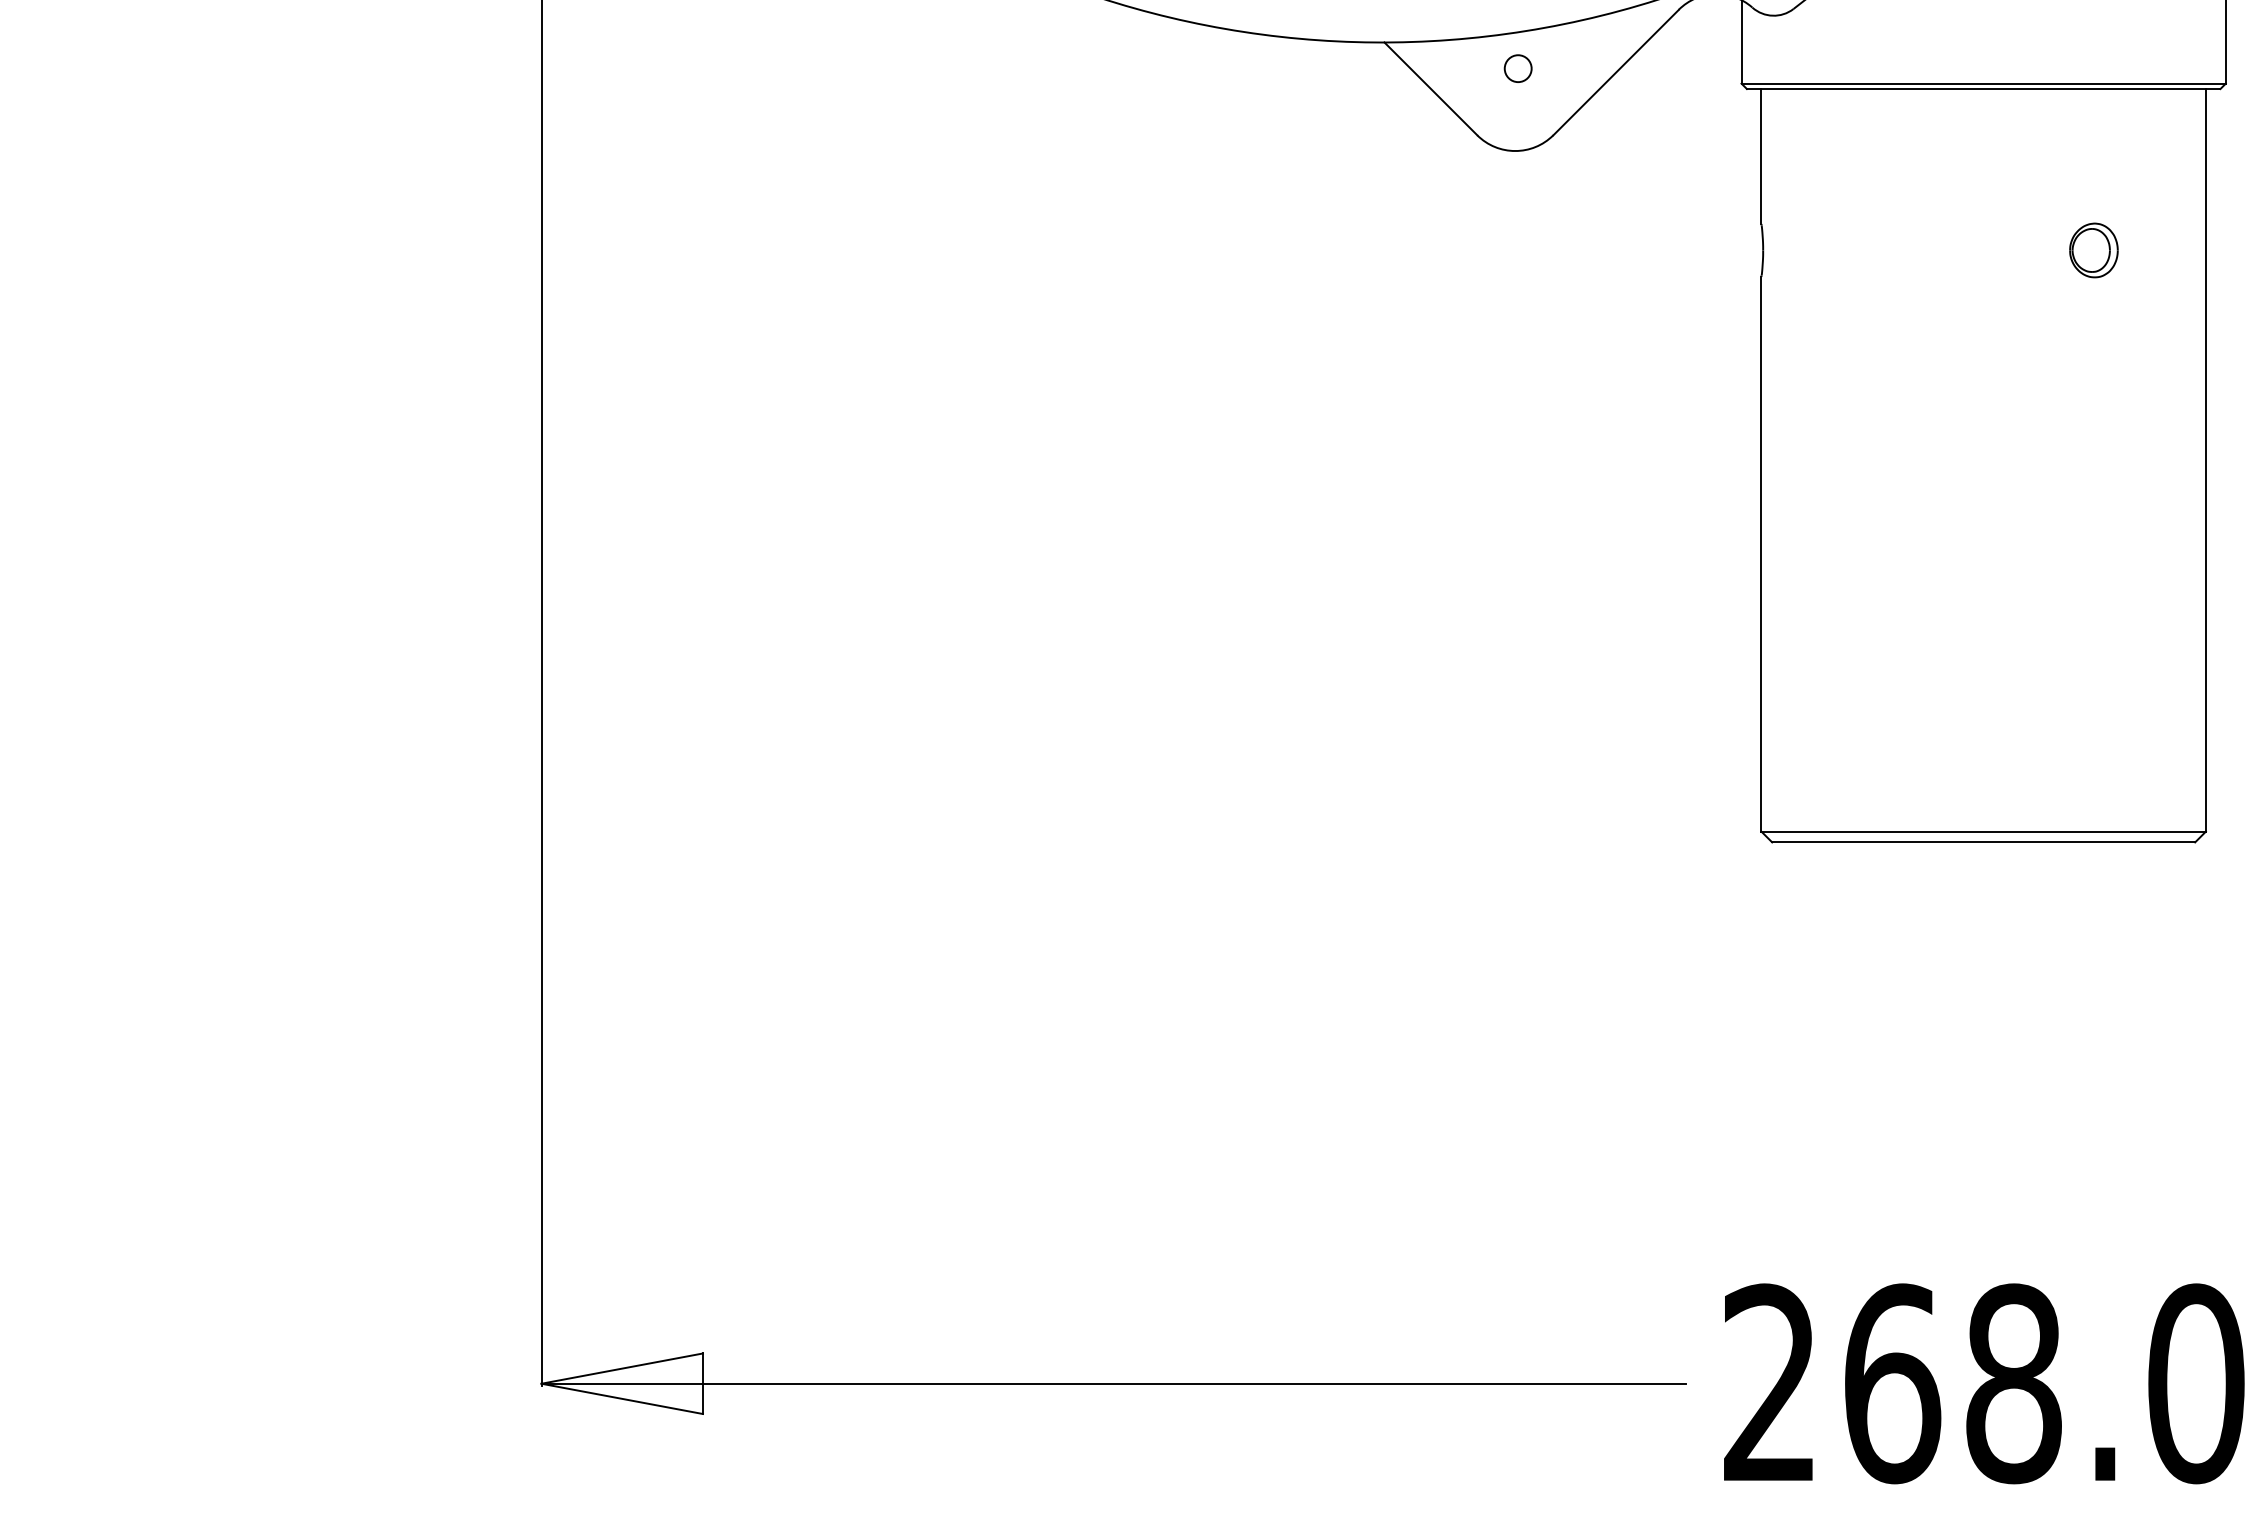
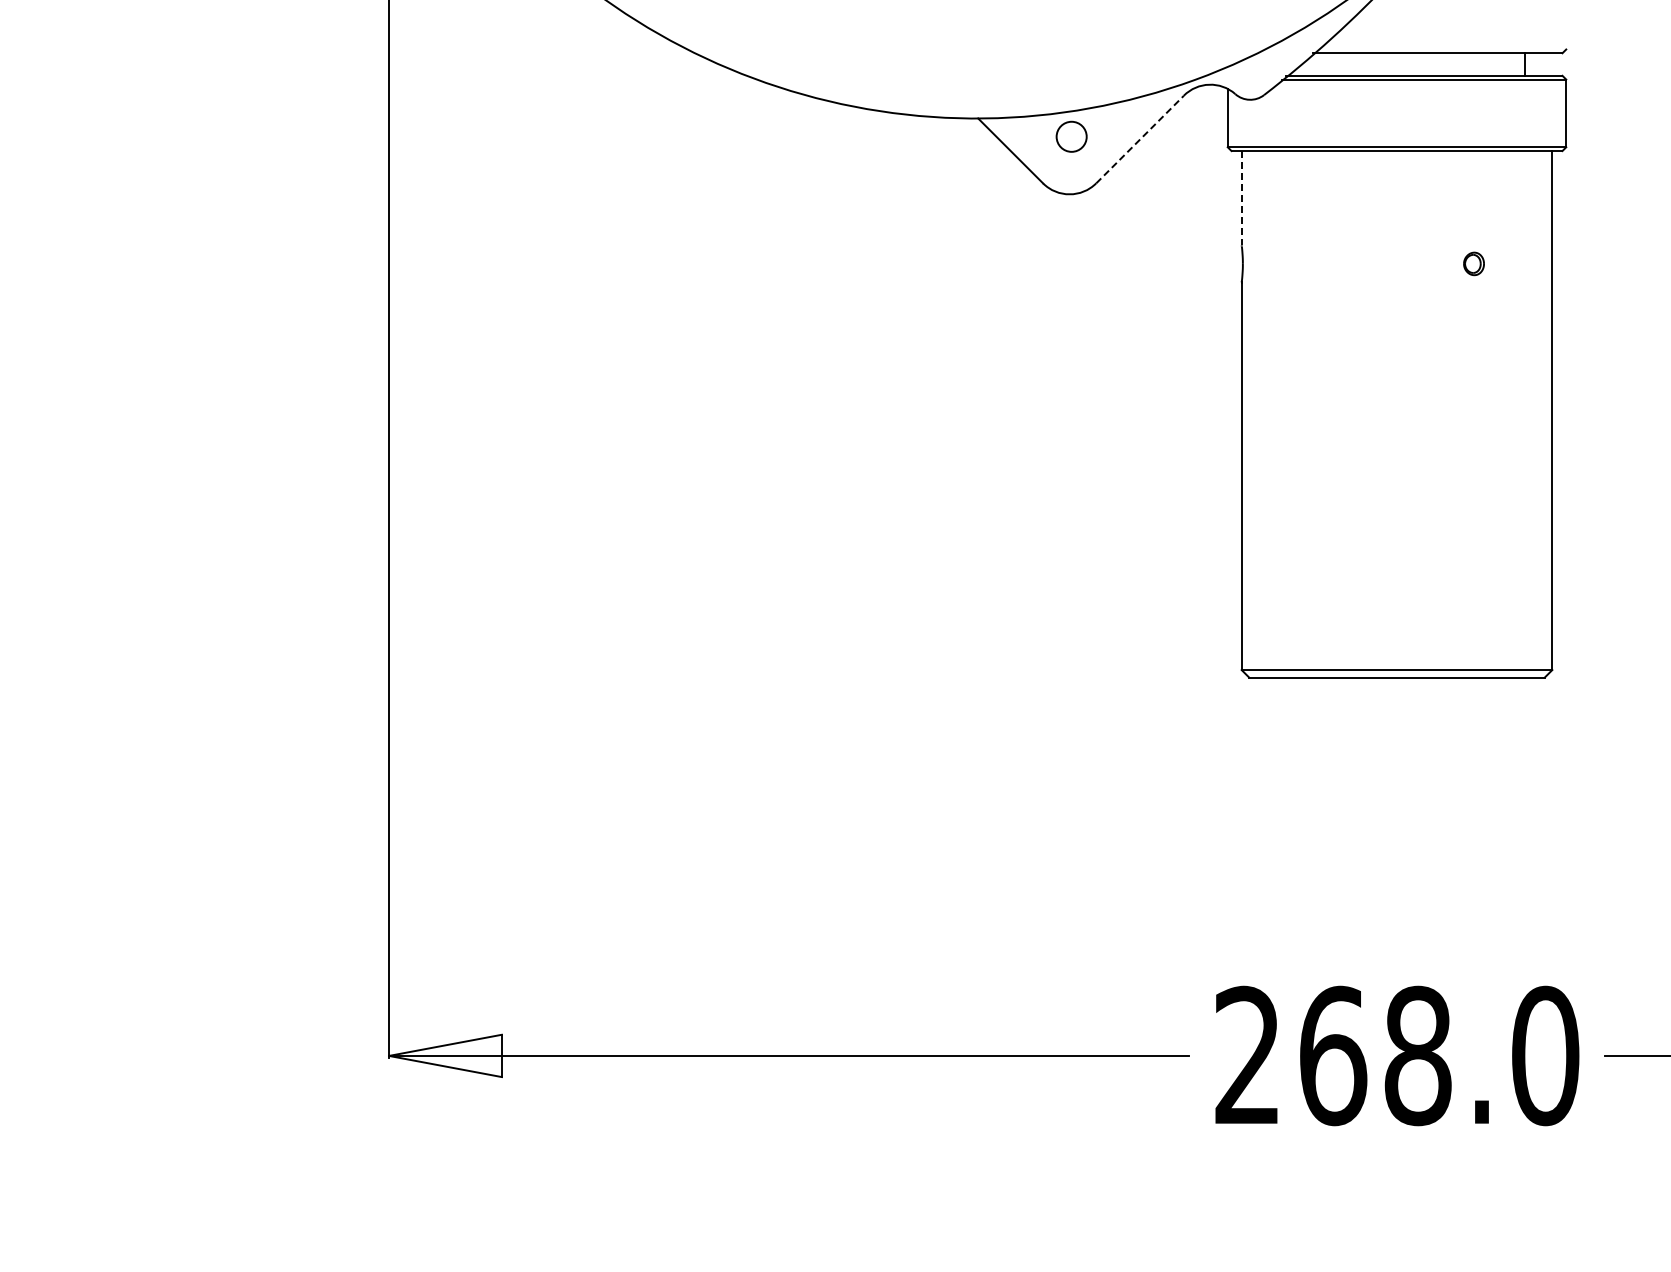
circle: (1517, 68) -> (1071, 136), size x1.6
line: (1616, 72) -> (1140, 139), solid -> dashed
line: (1761, 156) -> (1241, 198), solid -> dashed
part: (2093, 249) -> (1473, 263), size x0.6

